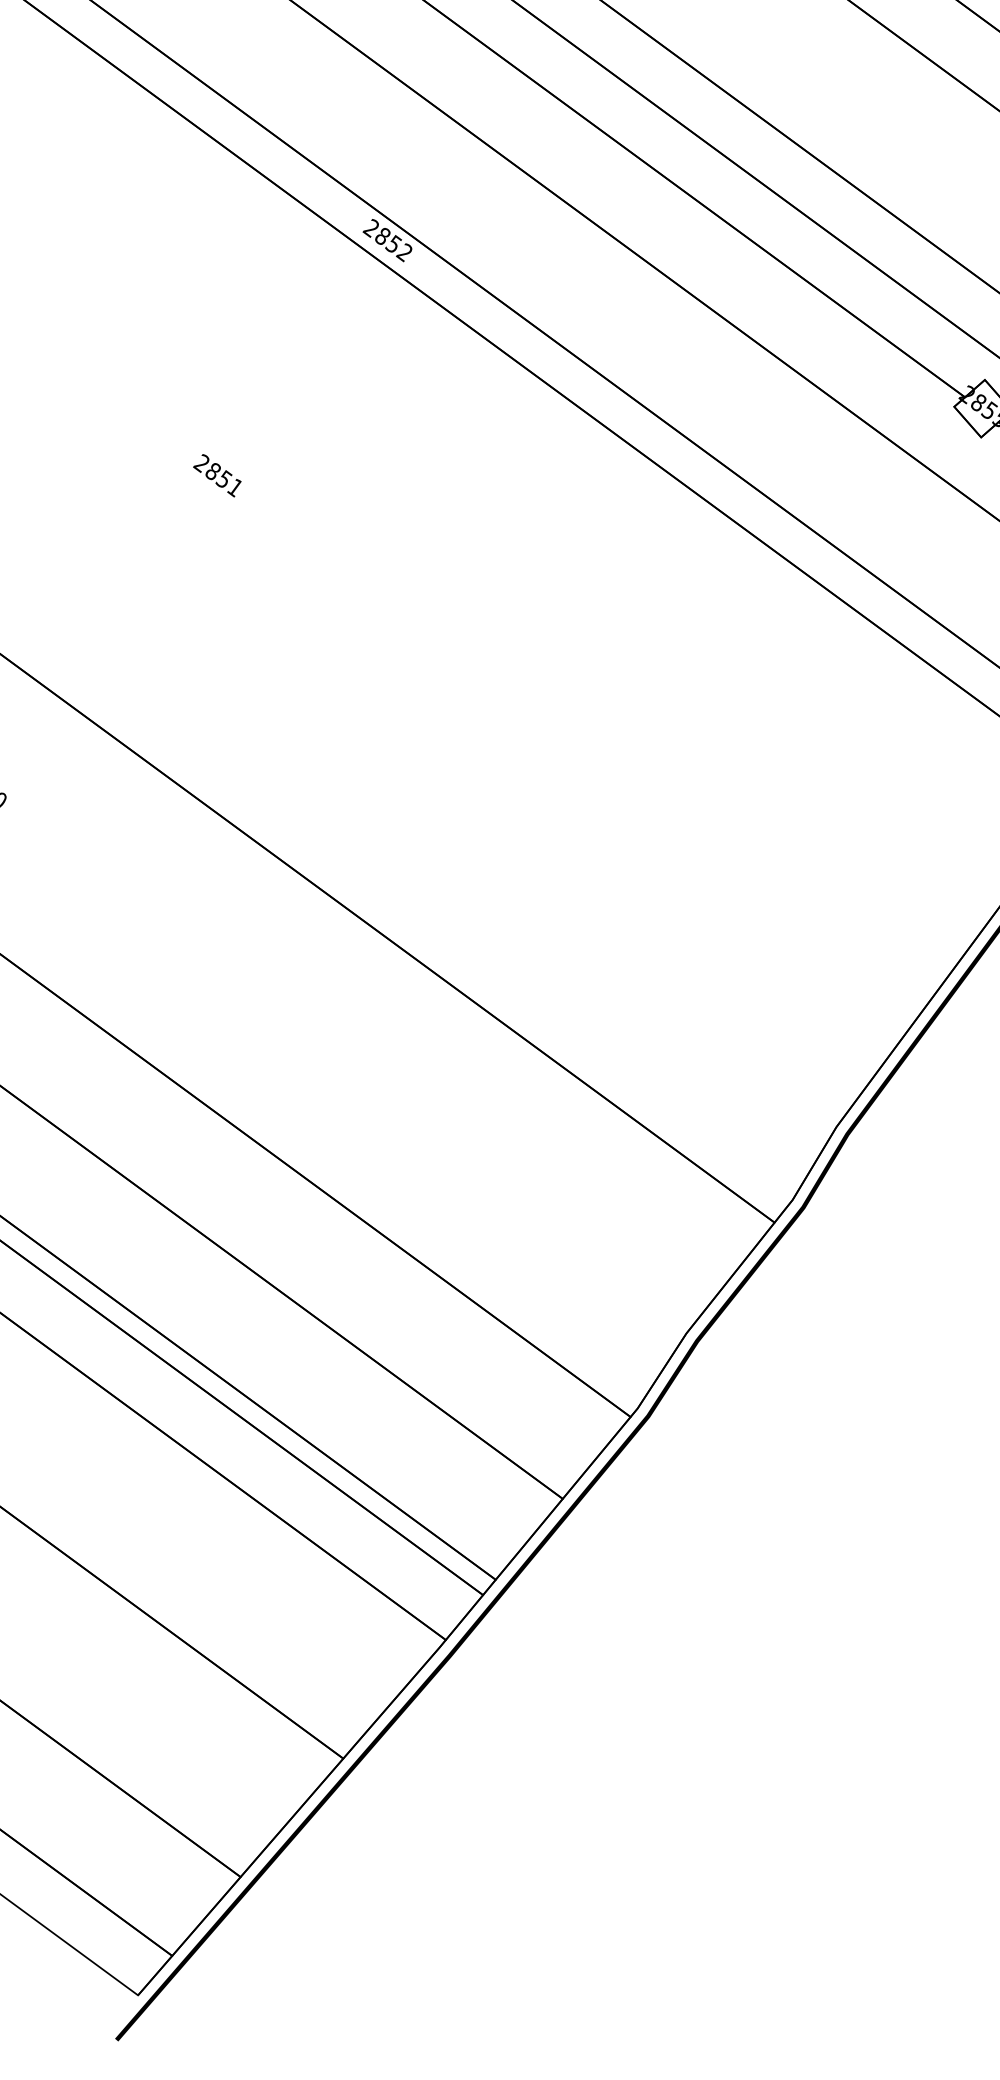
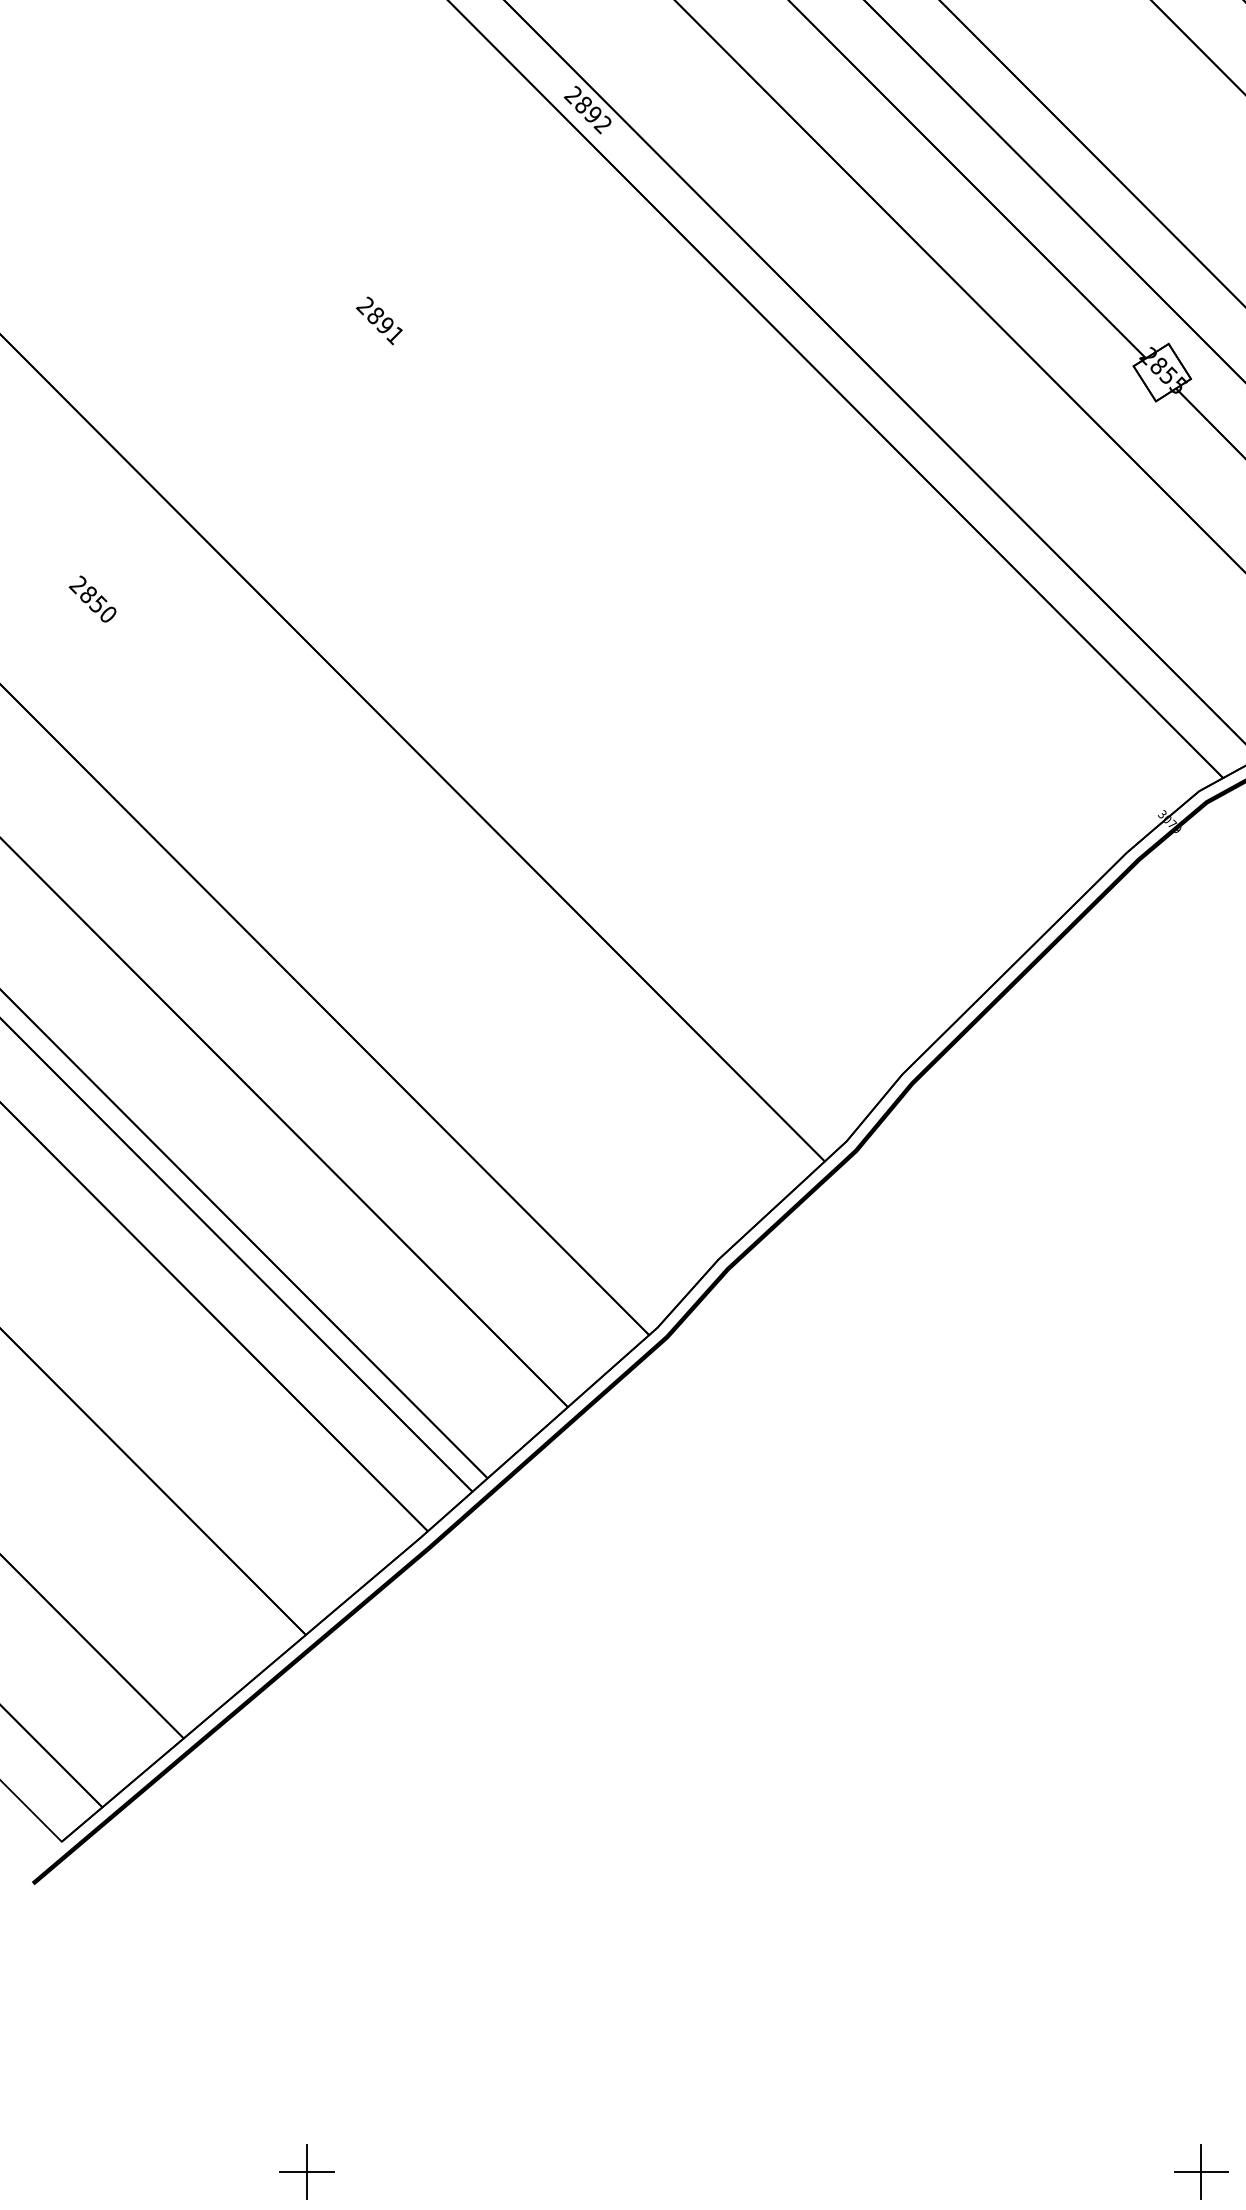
text: (393, 243) -> (593, 113), 2852 -> 2892
text: (224, 478) -> (385, 324), 2851 -> 2891

